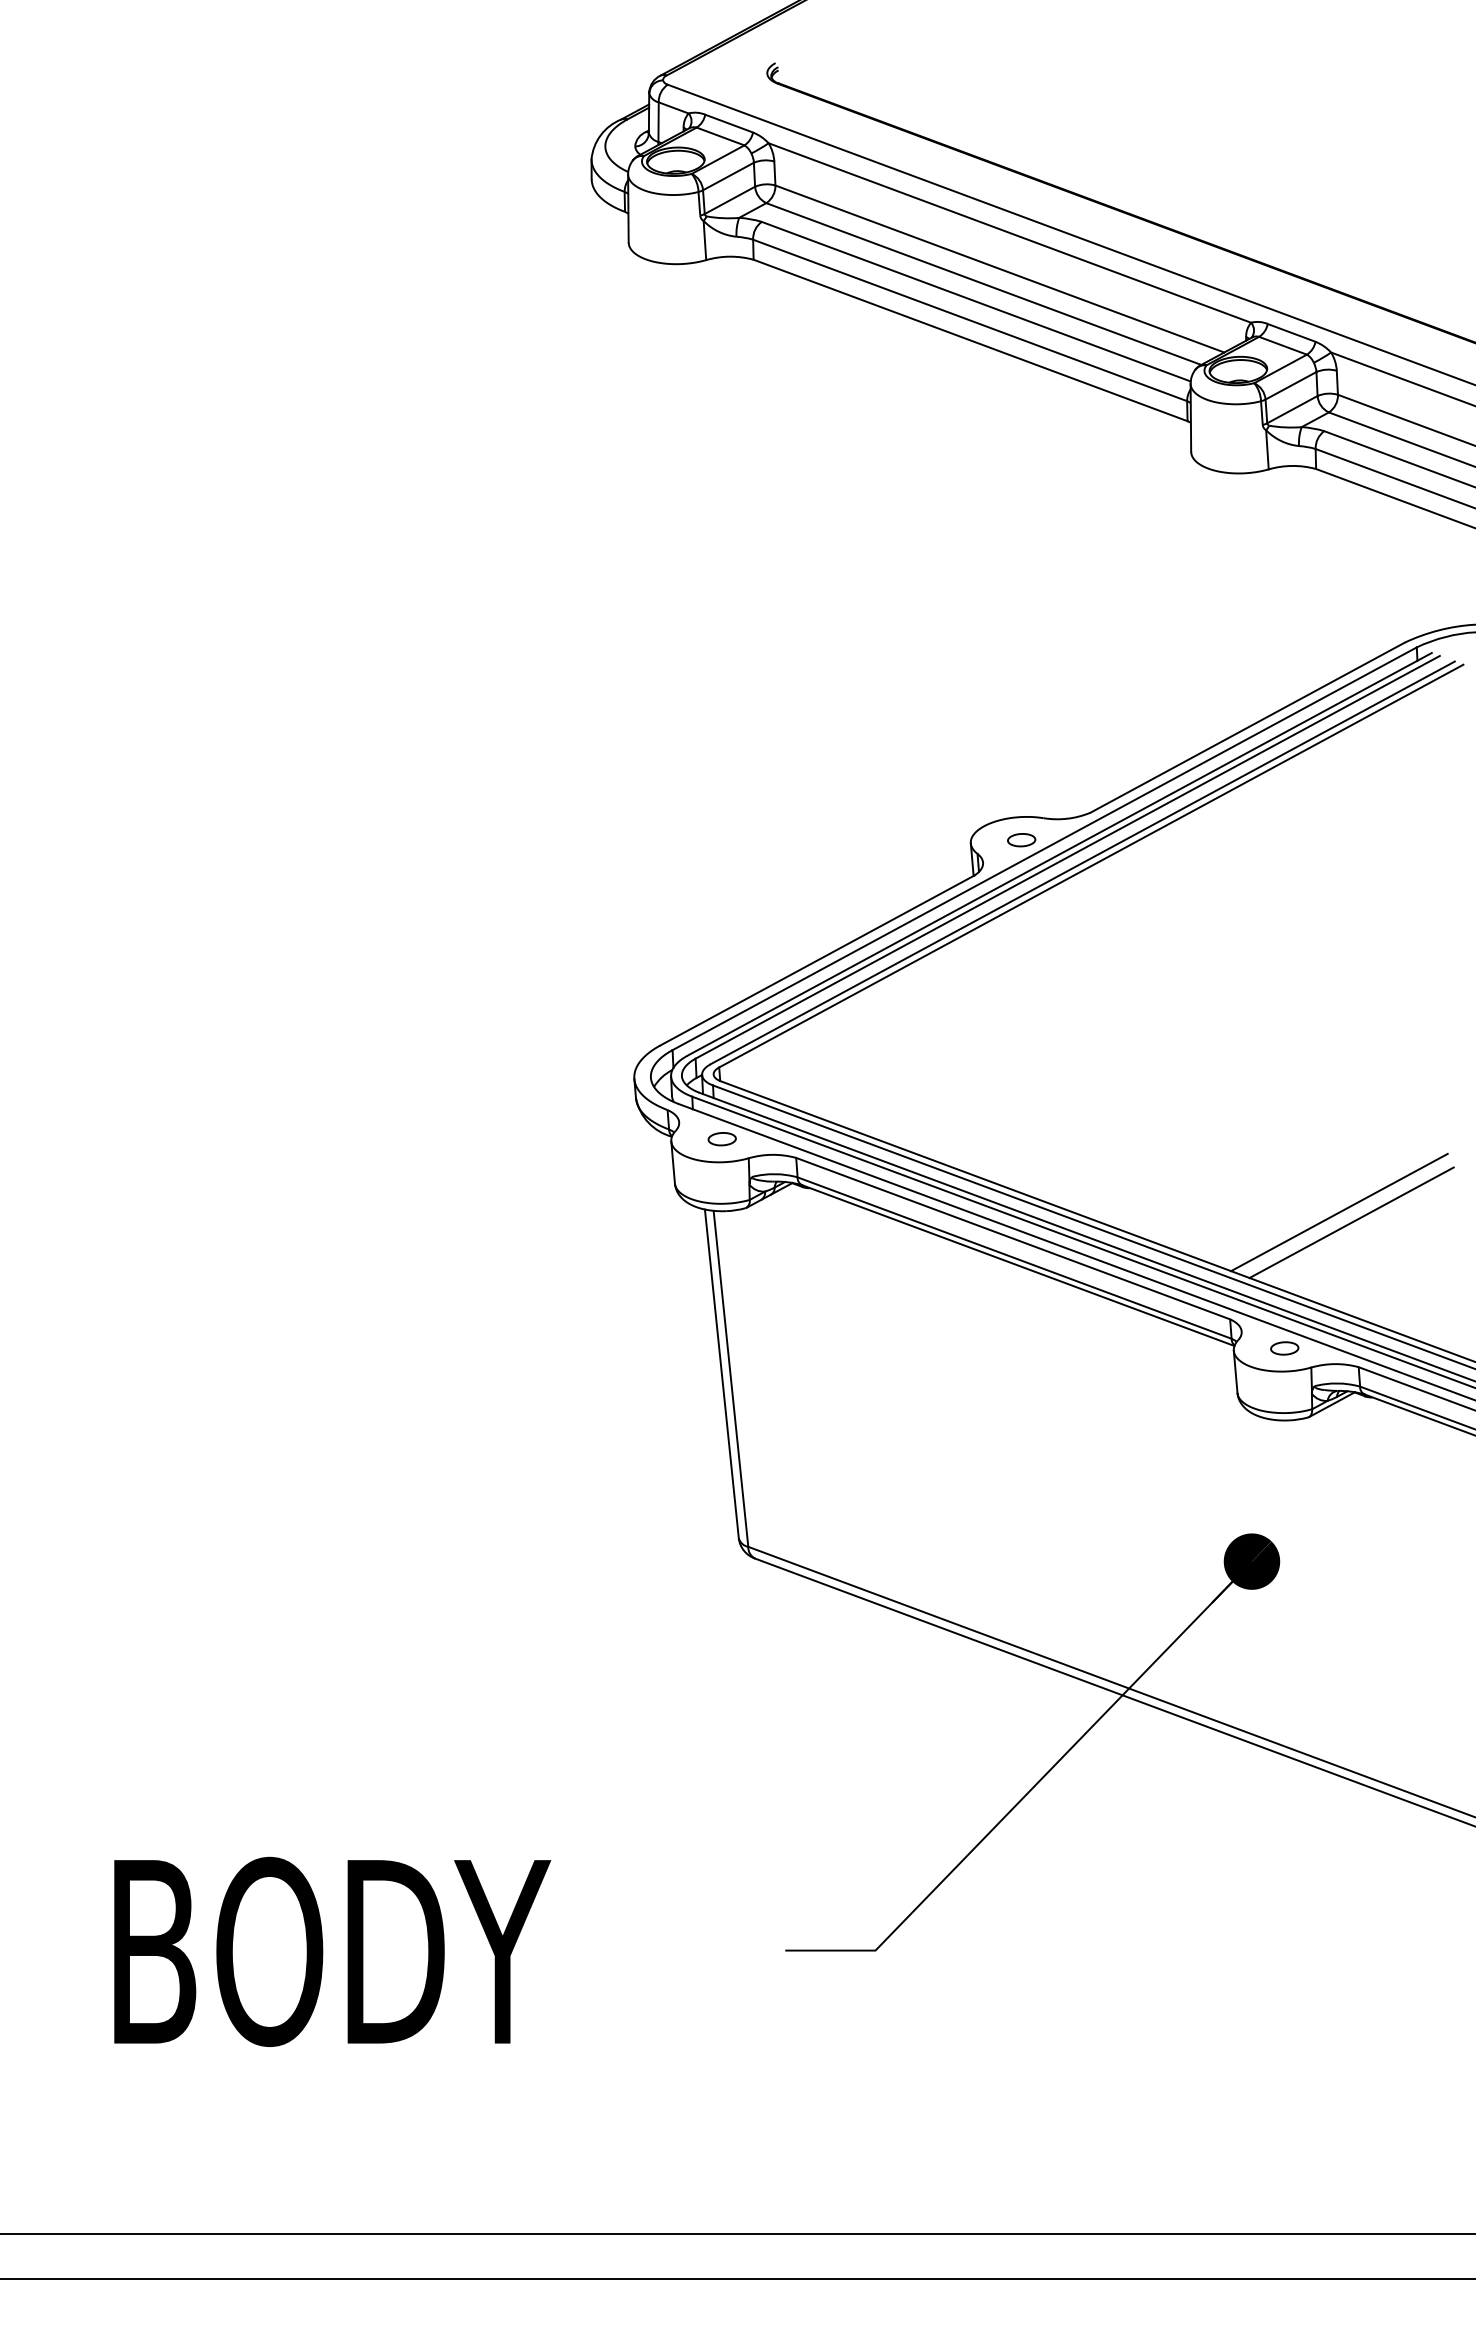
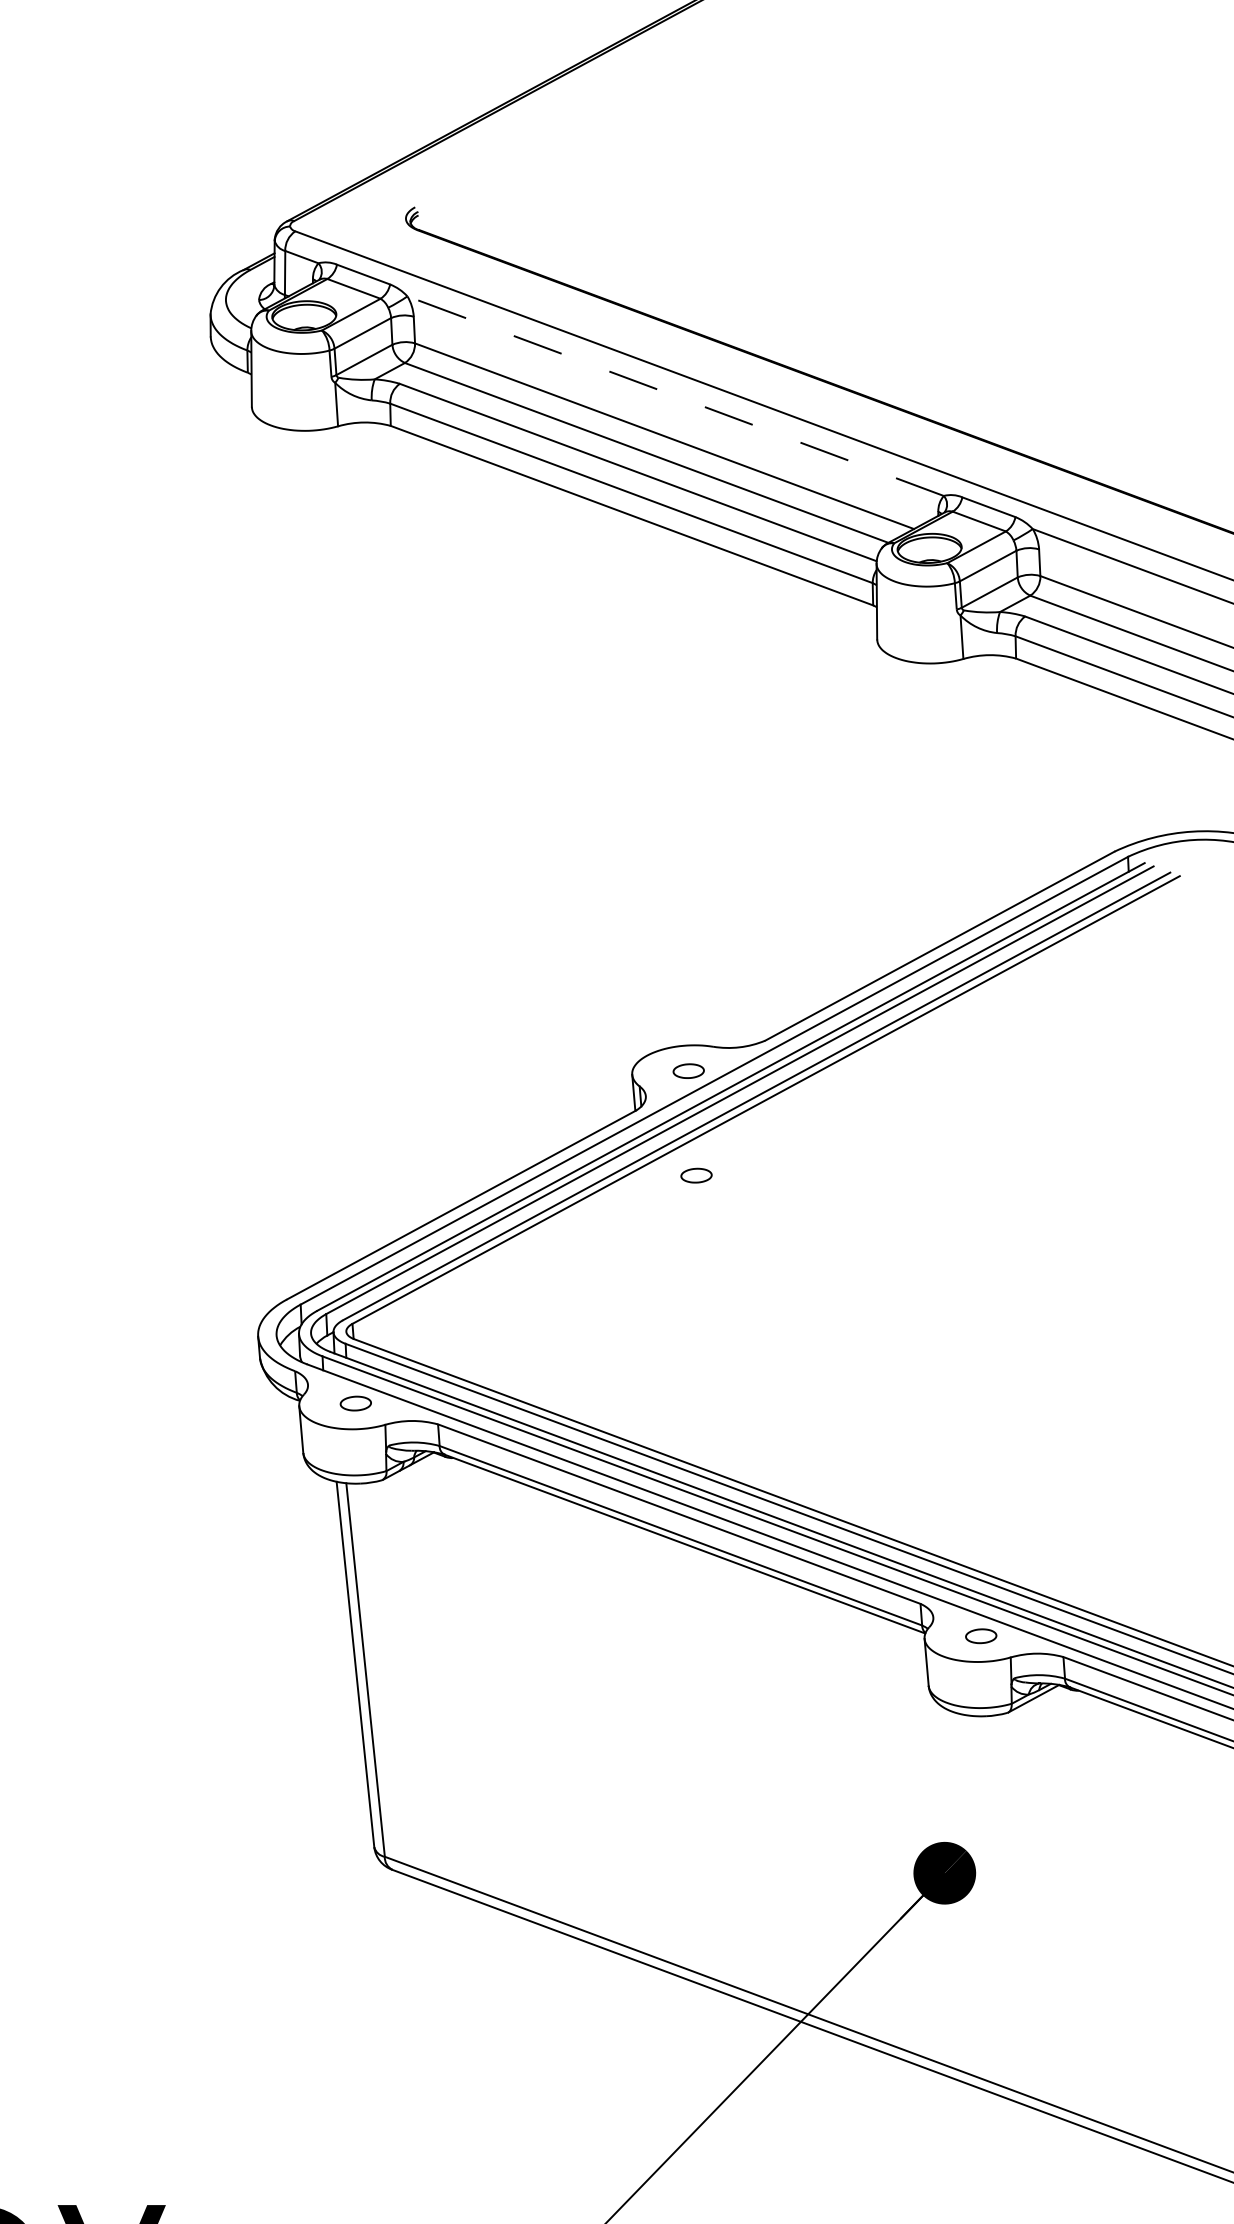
line: (1009, 232) -> (675, 395), solid -> dashed
part: (1028, 934) -> (696, 1176), added
line: (1339, 1212) -> (1042, 1485), removed
line: (1351, 1222) -> (1055, 1496), removed

